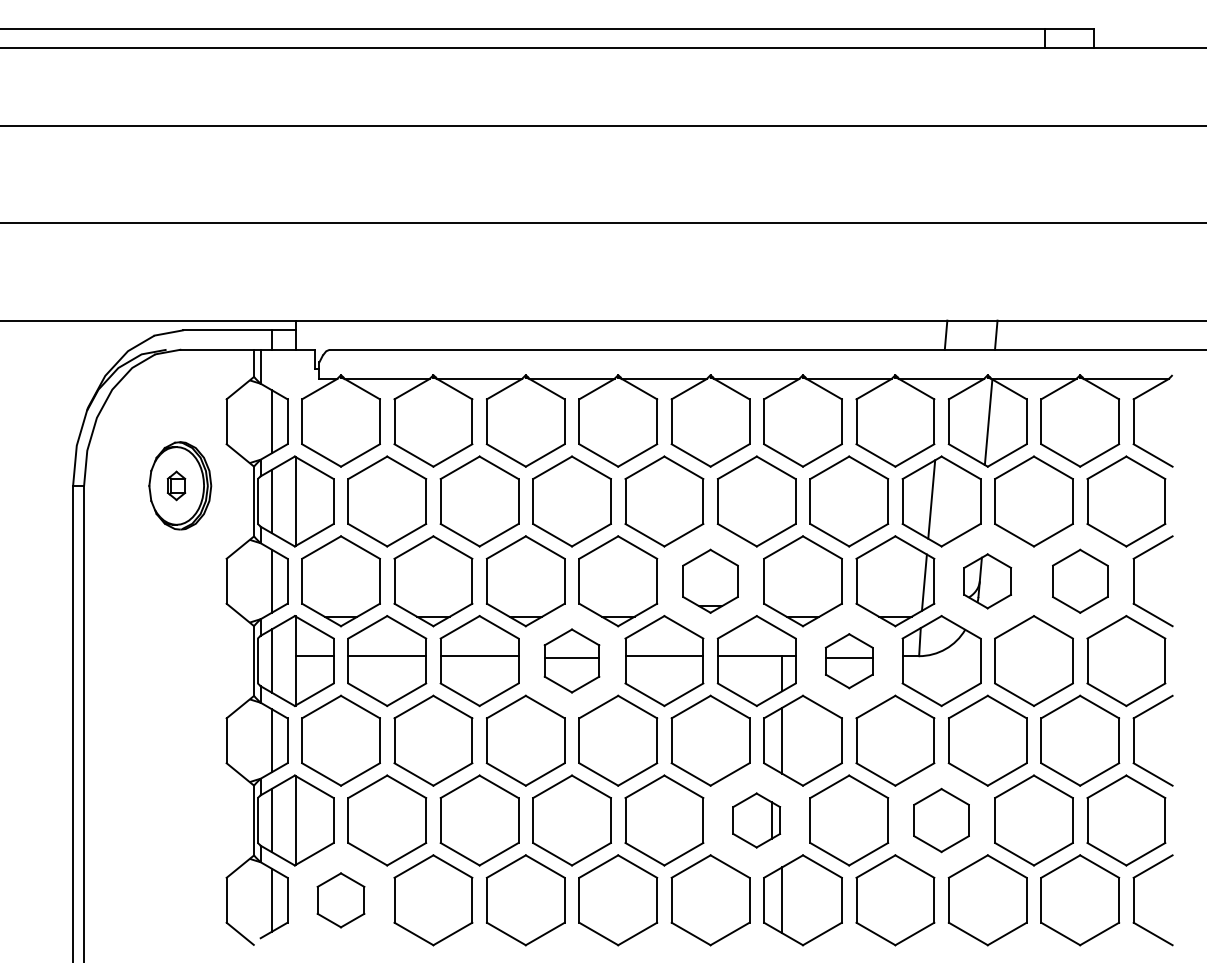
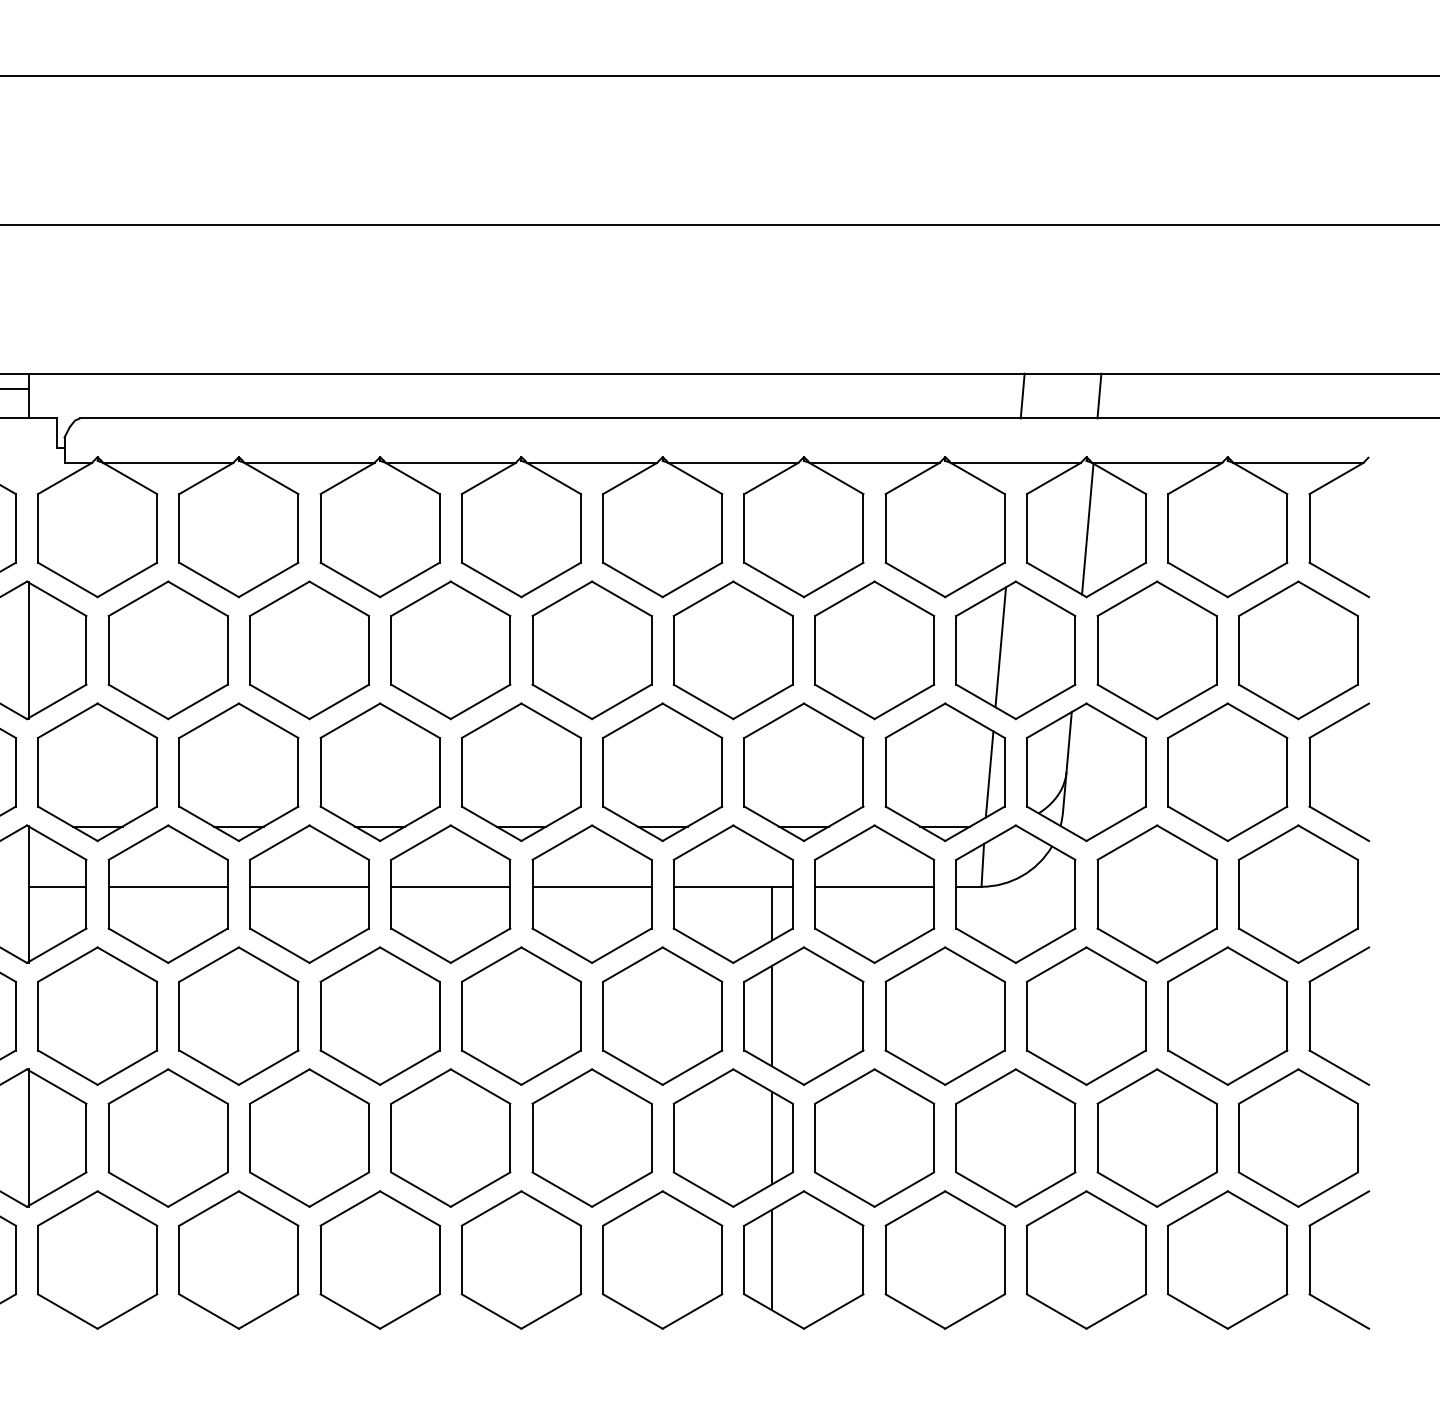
part: (710, 581) -> (662, 772), size x1.43
part: (987, 581) -> (1086, 772), size x1.67
part: (1080, 581) -> (1228, 772), size x1.43
part: (571, 660) -> (449, 893), size x1.43
part: (849, 661) -> (875, 894), size x1.67
part: (756, 820) -> (732, 1138), size x1.67
part: (941, 820) -> (1015, 1138), size x1.43
part: (340, 900) -> (96, 1260), size x1.67

